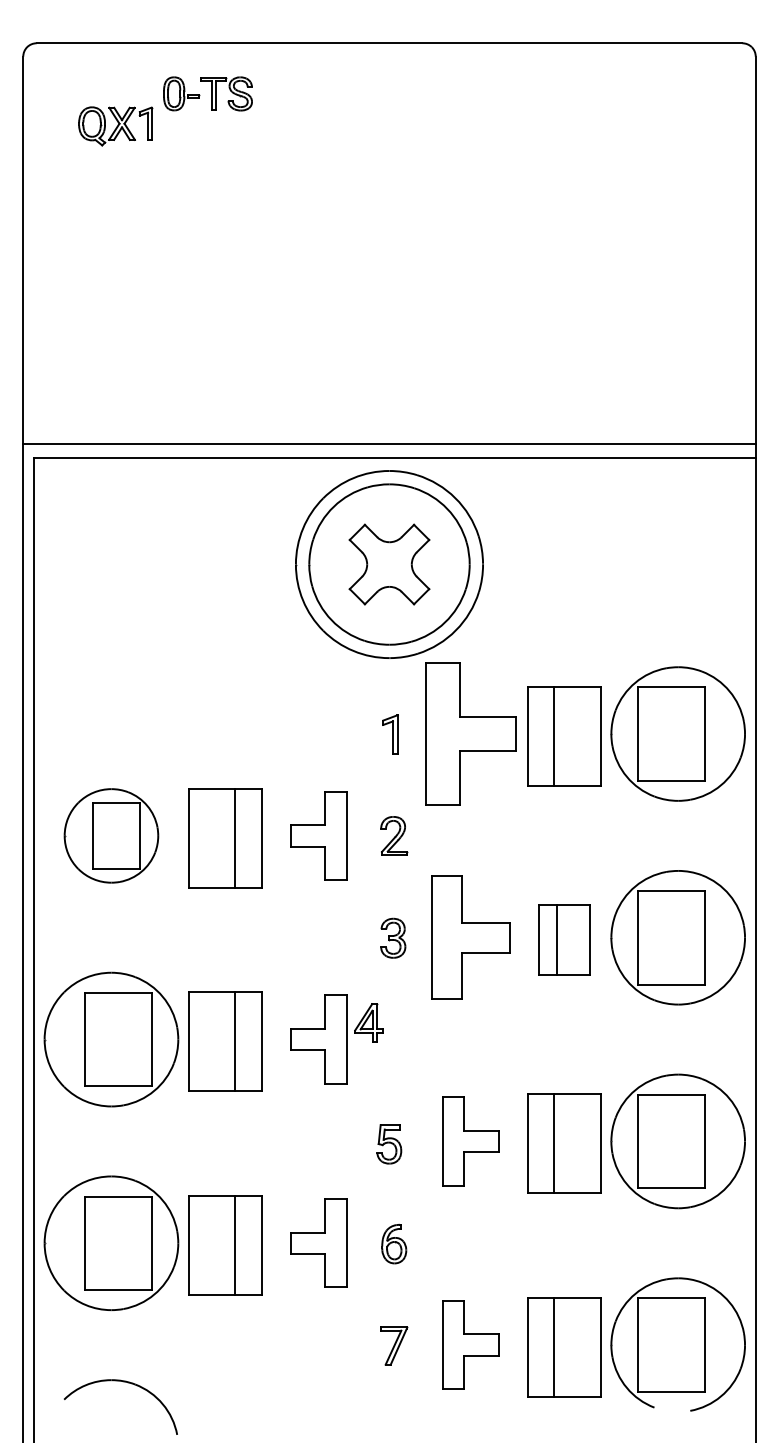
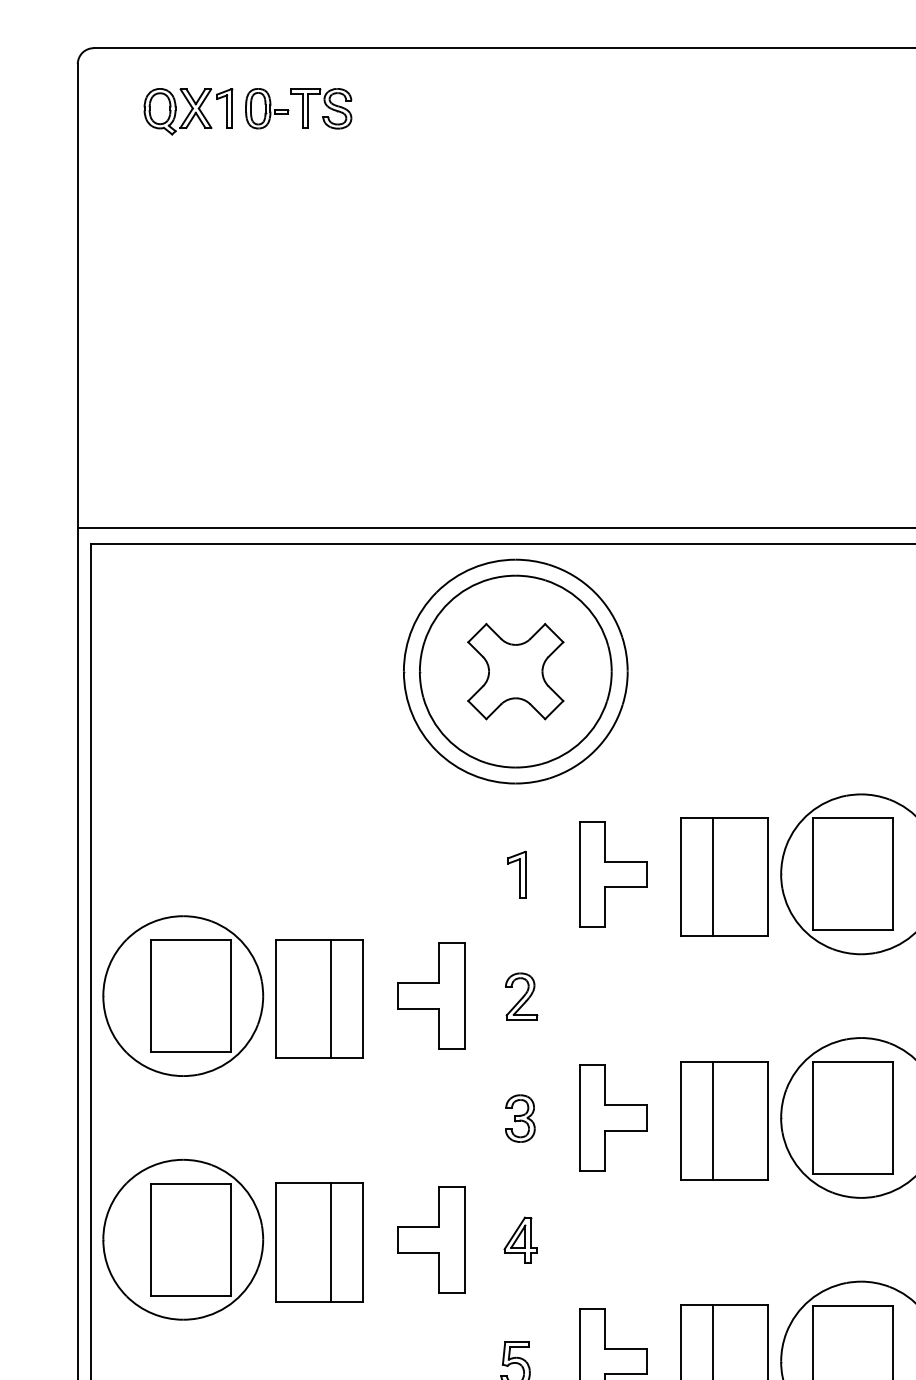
part: (115, 126) -> (188, 111), moved
part: (470, 733) -> (612, 873), size x0.62
part: (111, 835) -> (183, 995), size x1.43
part: (470, 937) -> (612, 1117), size x0.71
part: (564, 939) -> (725, 1120), size x1.43
part: (368, 1022) -> (520, 1239), moved

